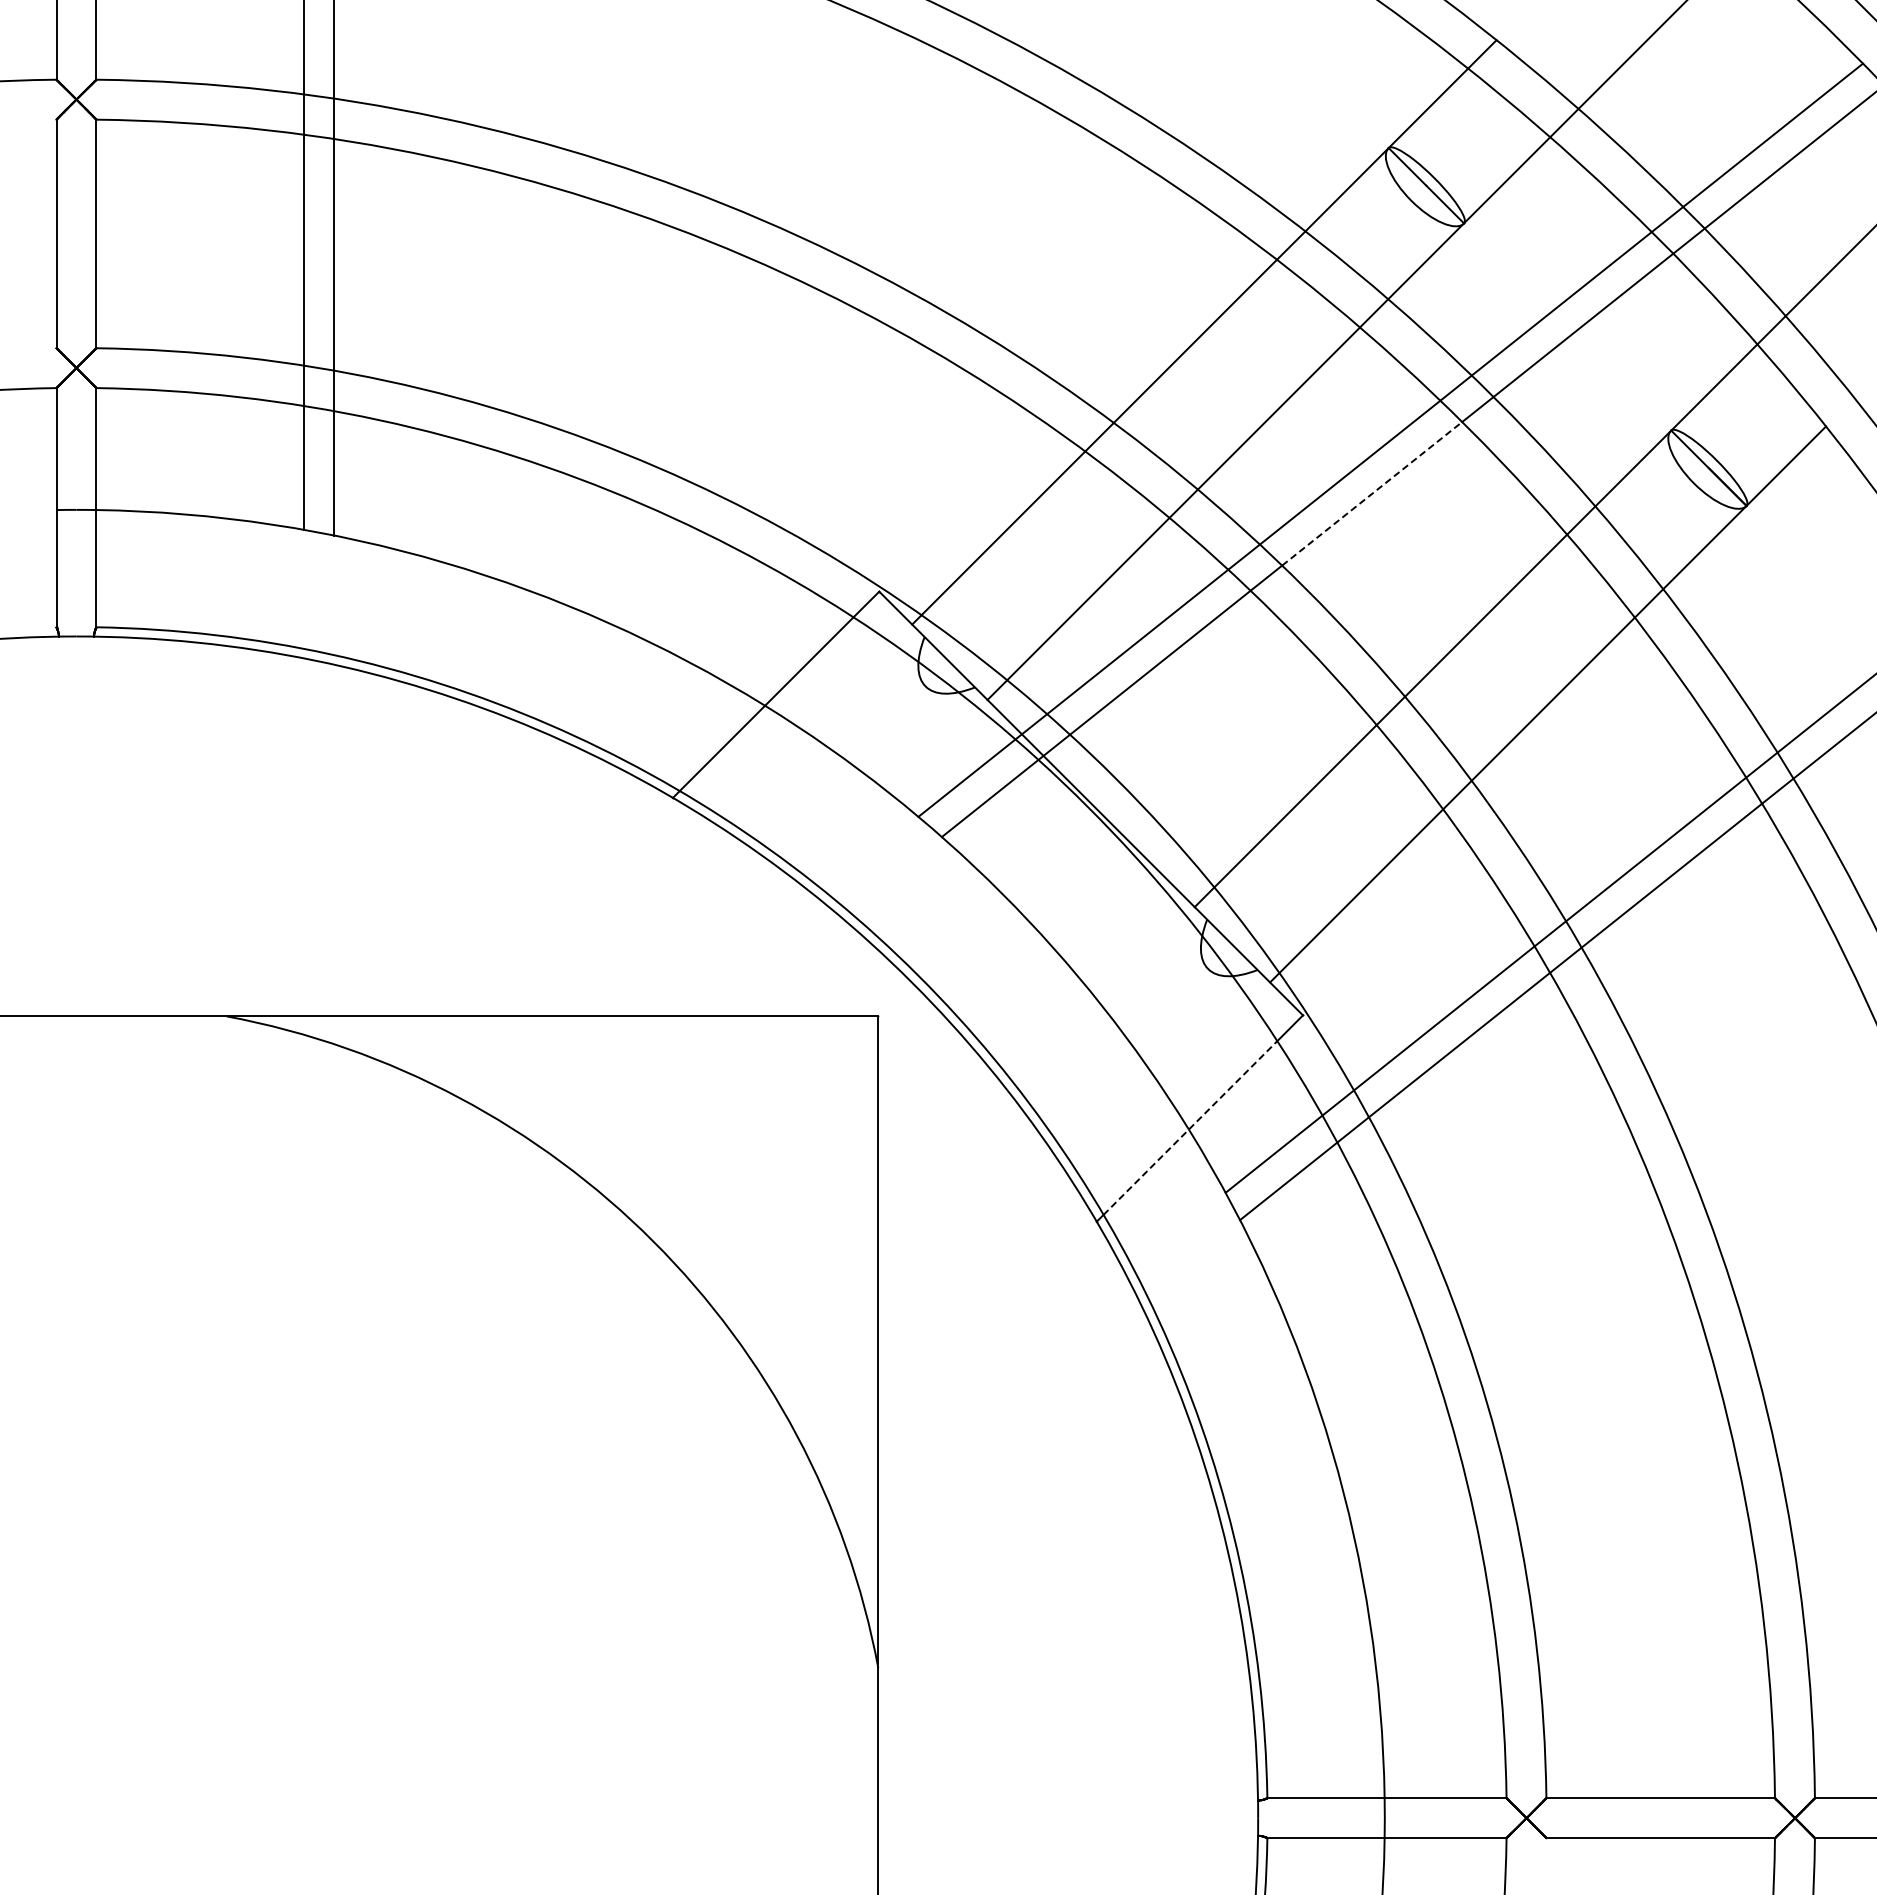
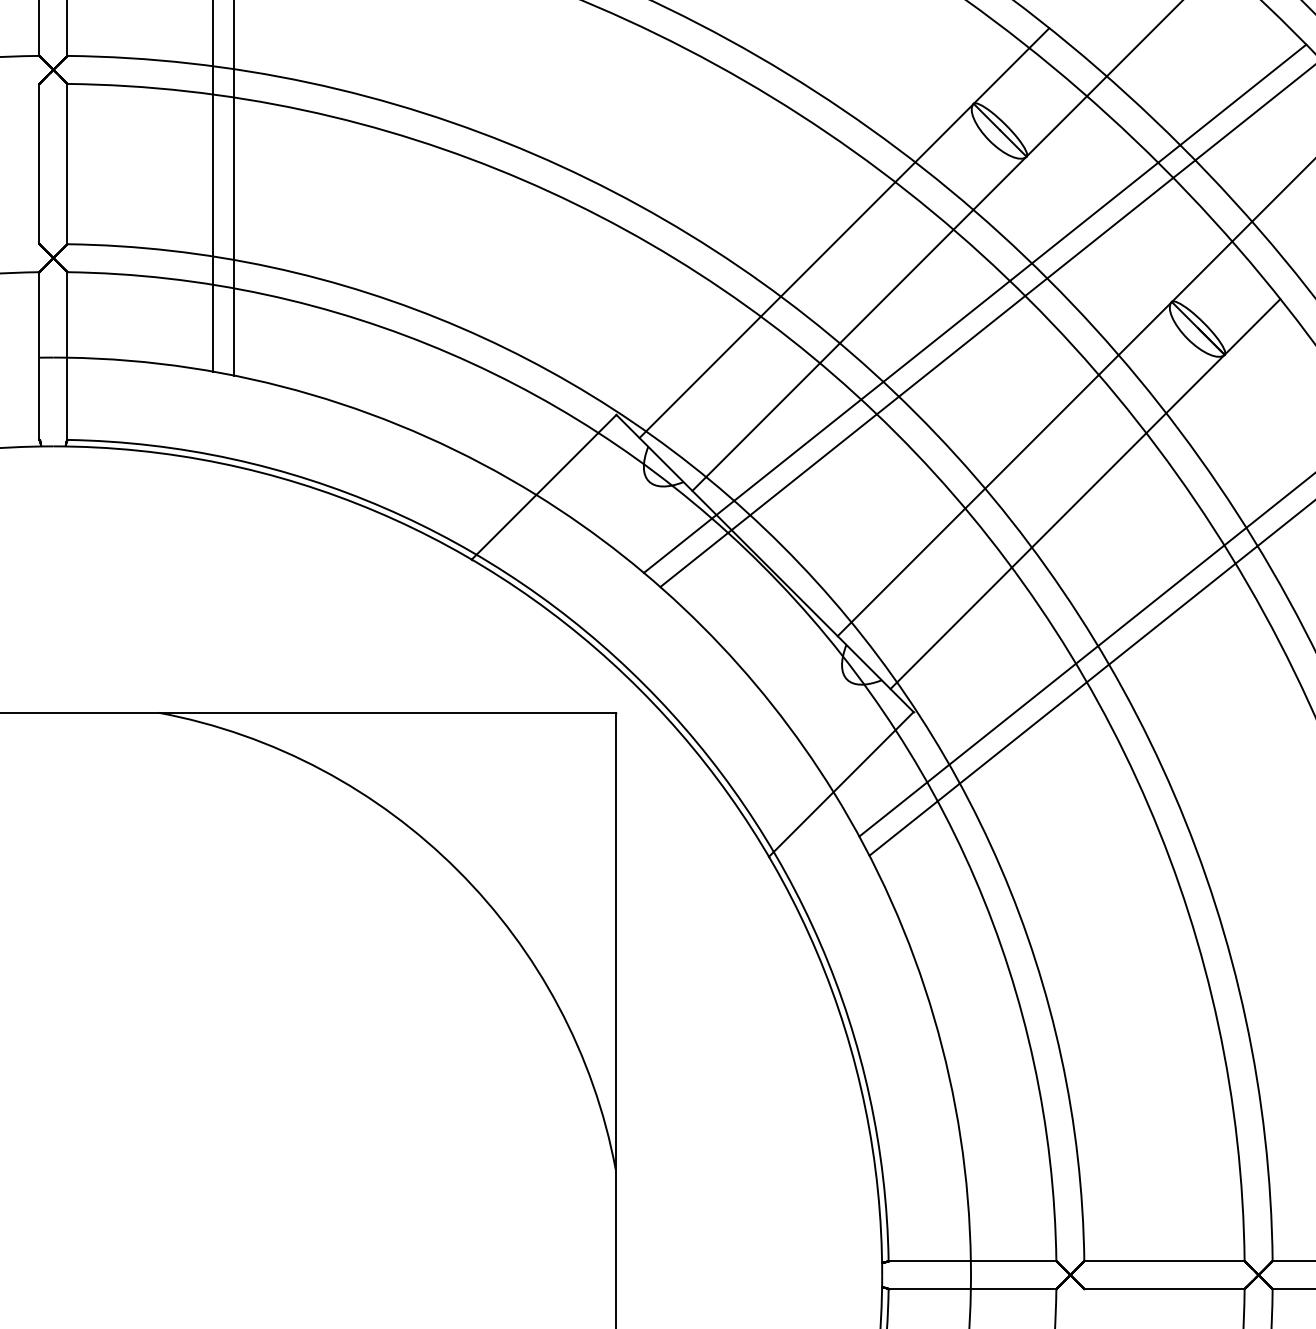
line: (1372, 493) -> (962, 346), dashed -> solid
line: (1190, 1128) -> (834, 791), dashed -> solid

